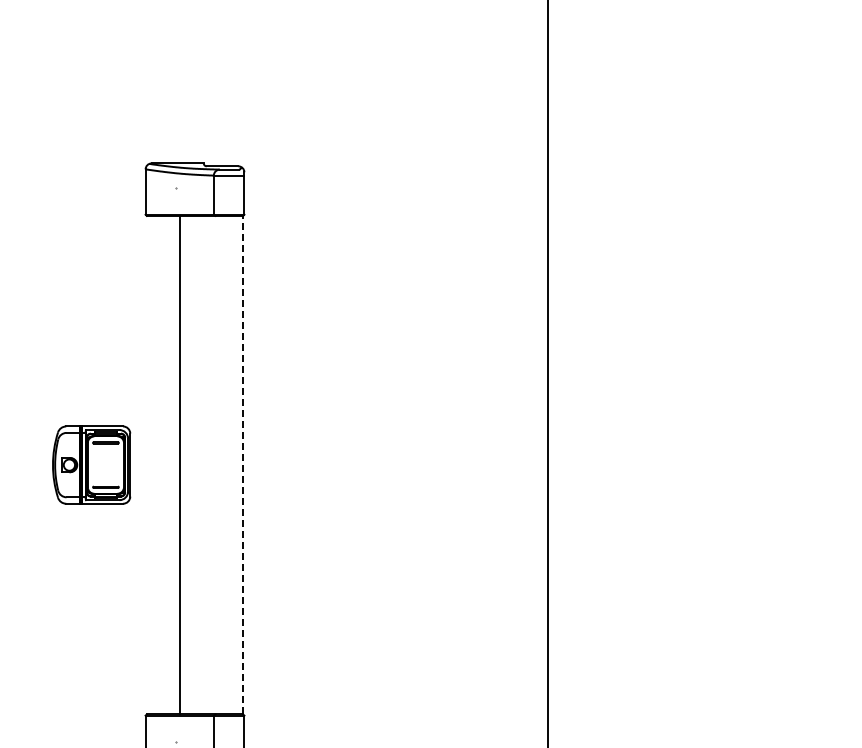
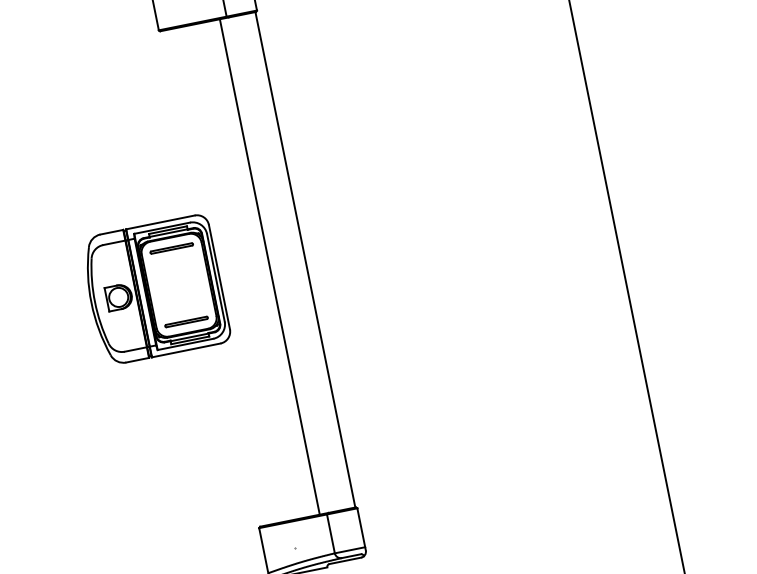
part: (91, 464) -> (155, 289), size x1.67
line: (179, 464) -> (269, 266), moved
line: (242, 464) -> (305, 259), dashed -> solid

